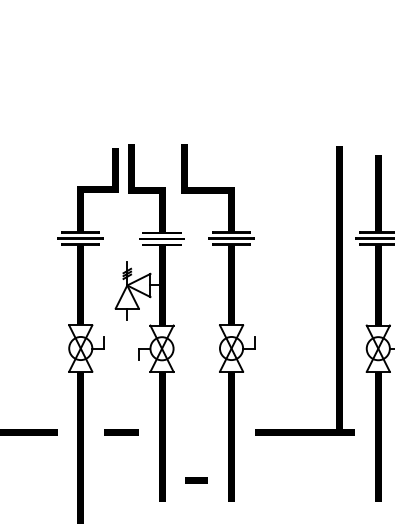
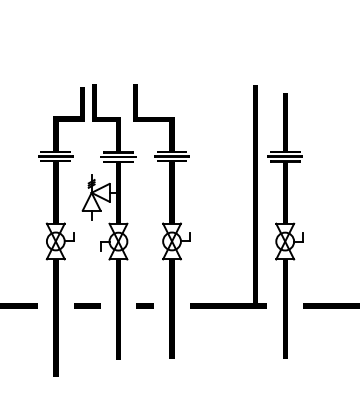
line: (195, 479) -> (144, 305), moved

